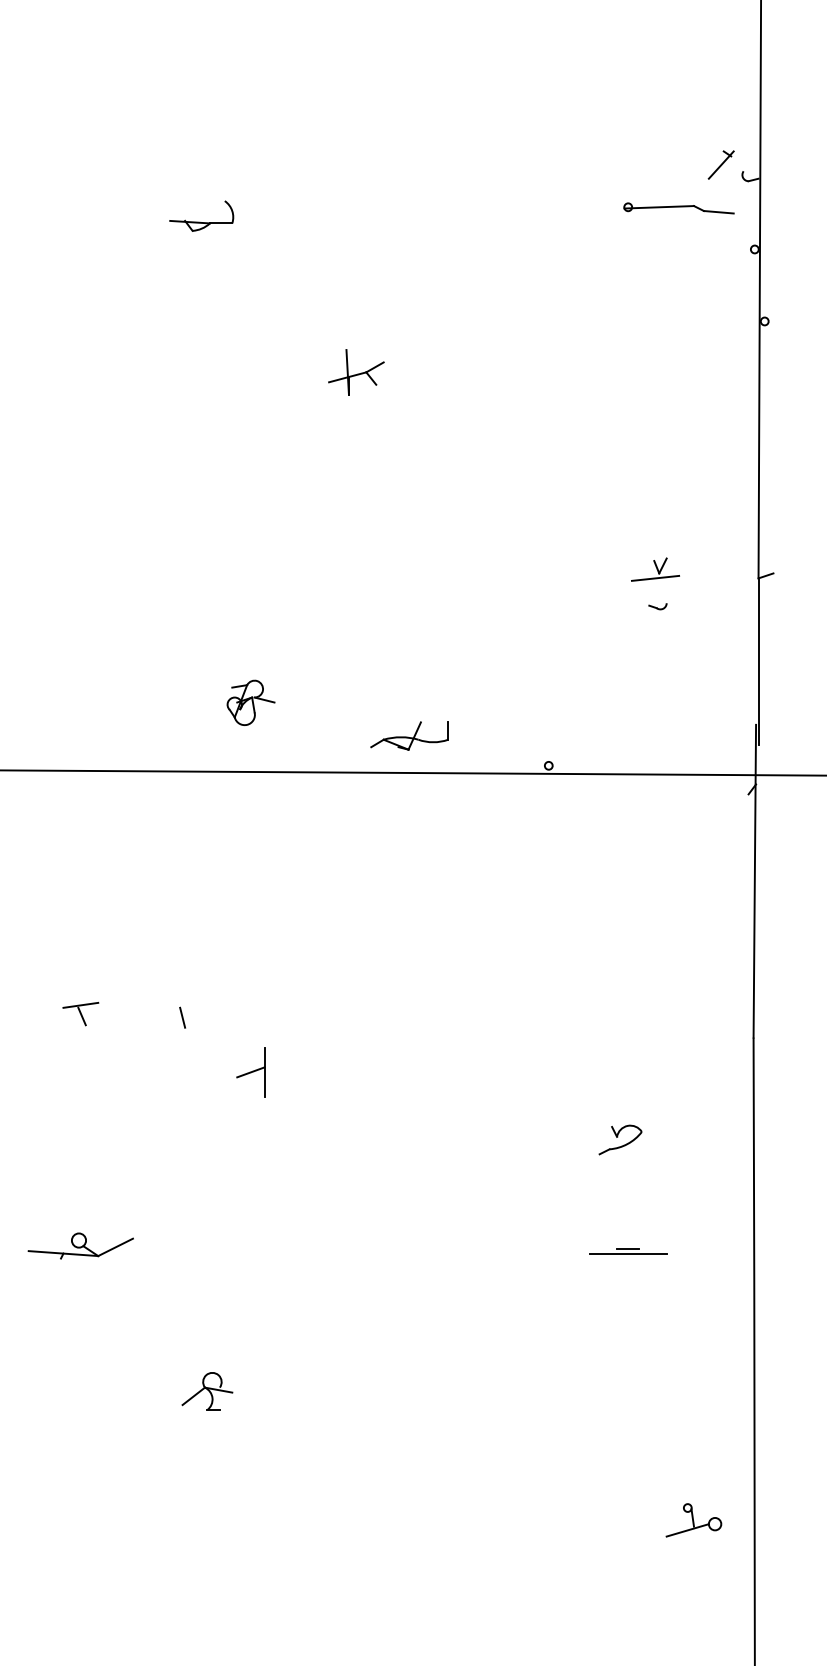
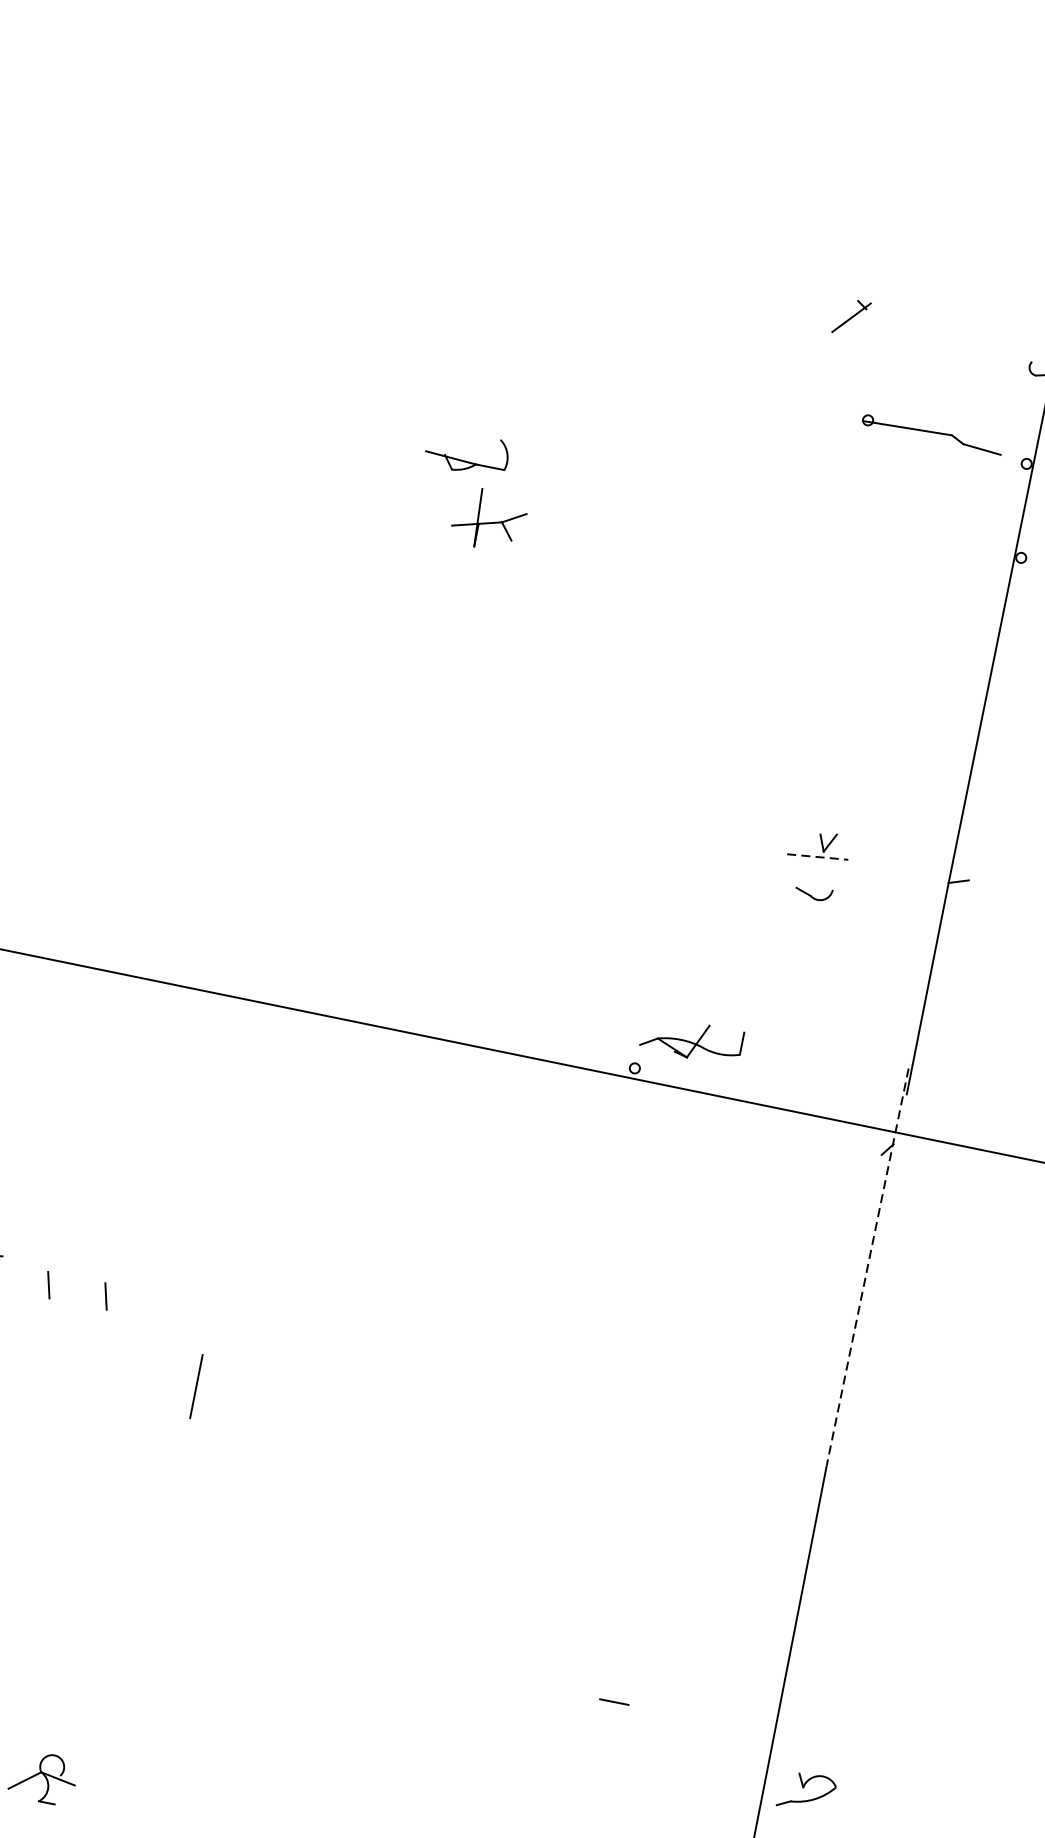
part: (720, 164) -> (850, 316), moved
part: (678, 208) -> (931, 434), moved
part: (200, 221) -> (464, 459), moved
line: (655, 578) -> (817, 857), solid -> dashed
part: (657, 606) -> (813, 893), size x1.6
part: (250, 702) -> (271, 912), removed
part: (409, 735) -> (691, 1039), moved
line: (754, 881) -> (867, 1267), solid -> dashed
line: (137, 1017) -> (48, 1284), added
line: (250, 1072) -> (178, 1383), removed
part: (620, 1139) -> (807, 1791), moved
line: (627, 1253) -> (612, 1708), removed

